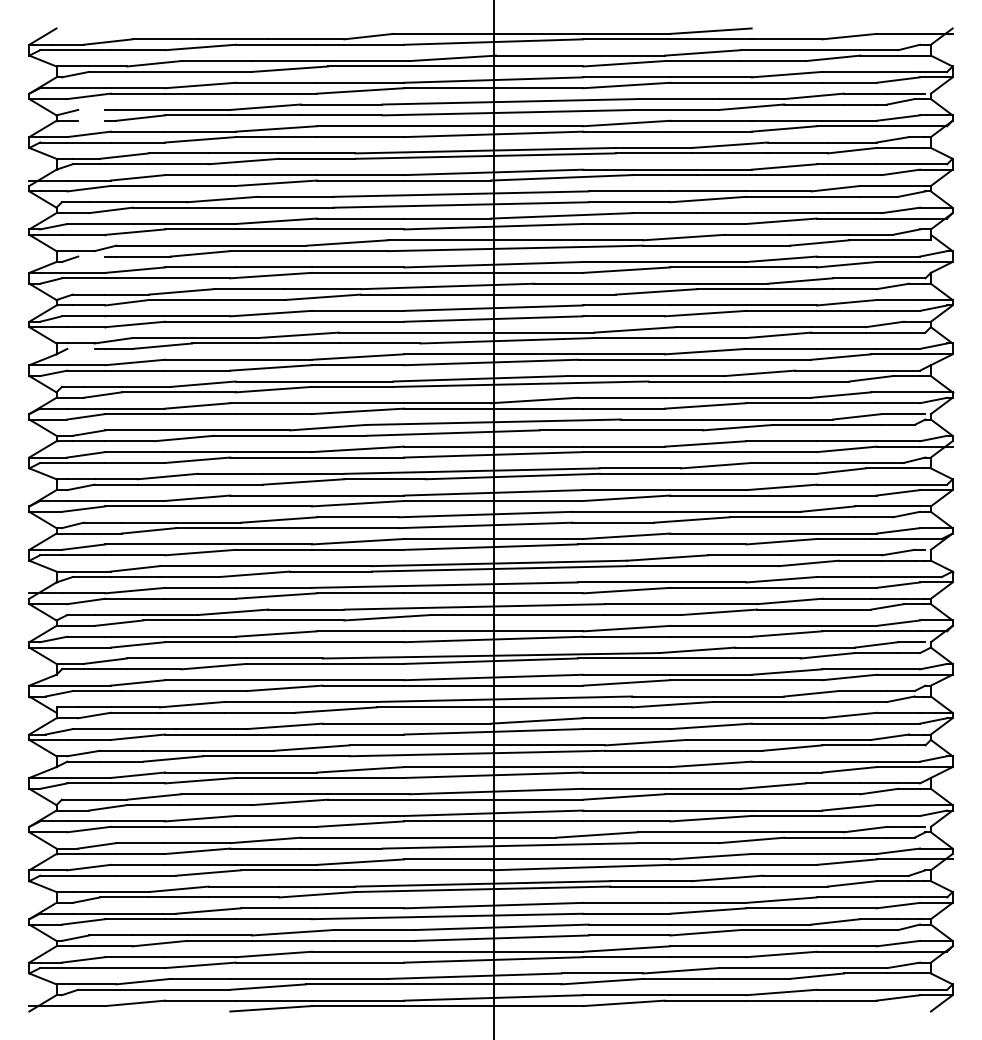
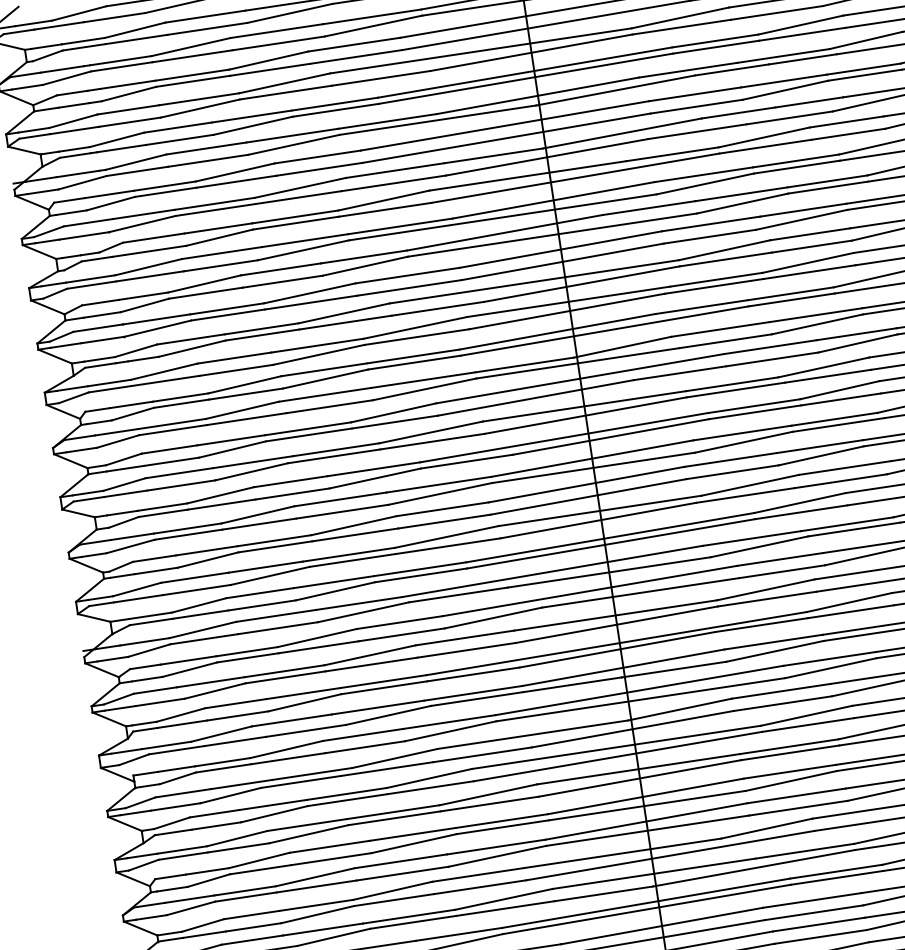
line: (91, 109) -> (71, 92), added
line: (91, 120) -> (73, 105), added
line: (91, 256) -> (96, 259), added
line: (80, 348) -> (99, 365), added

